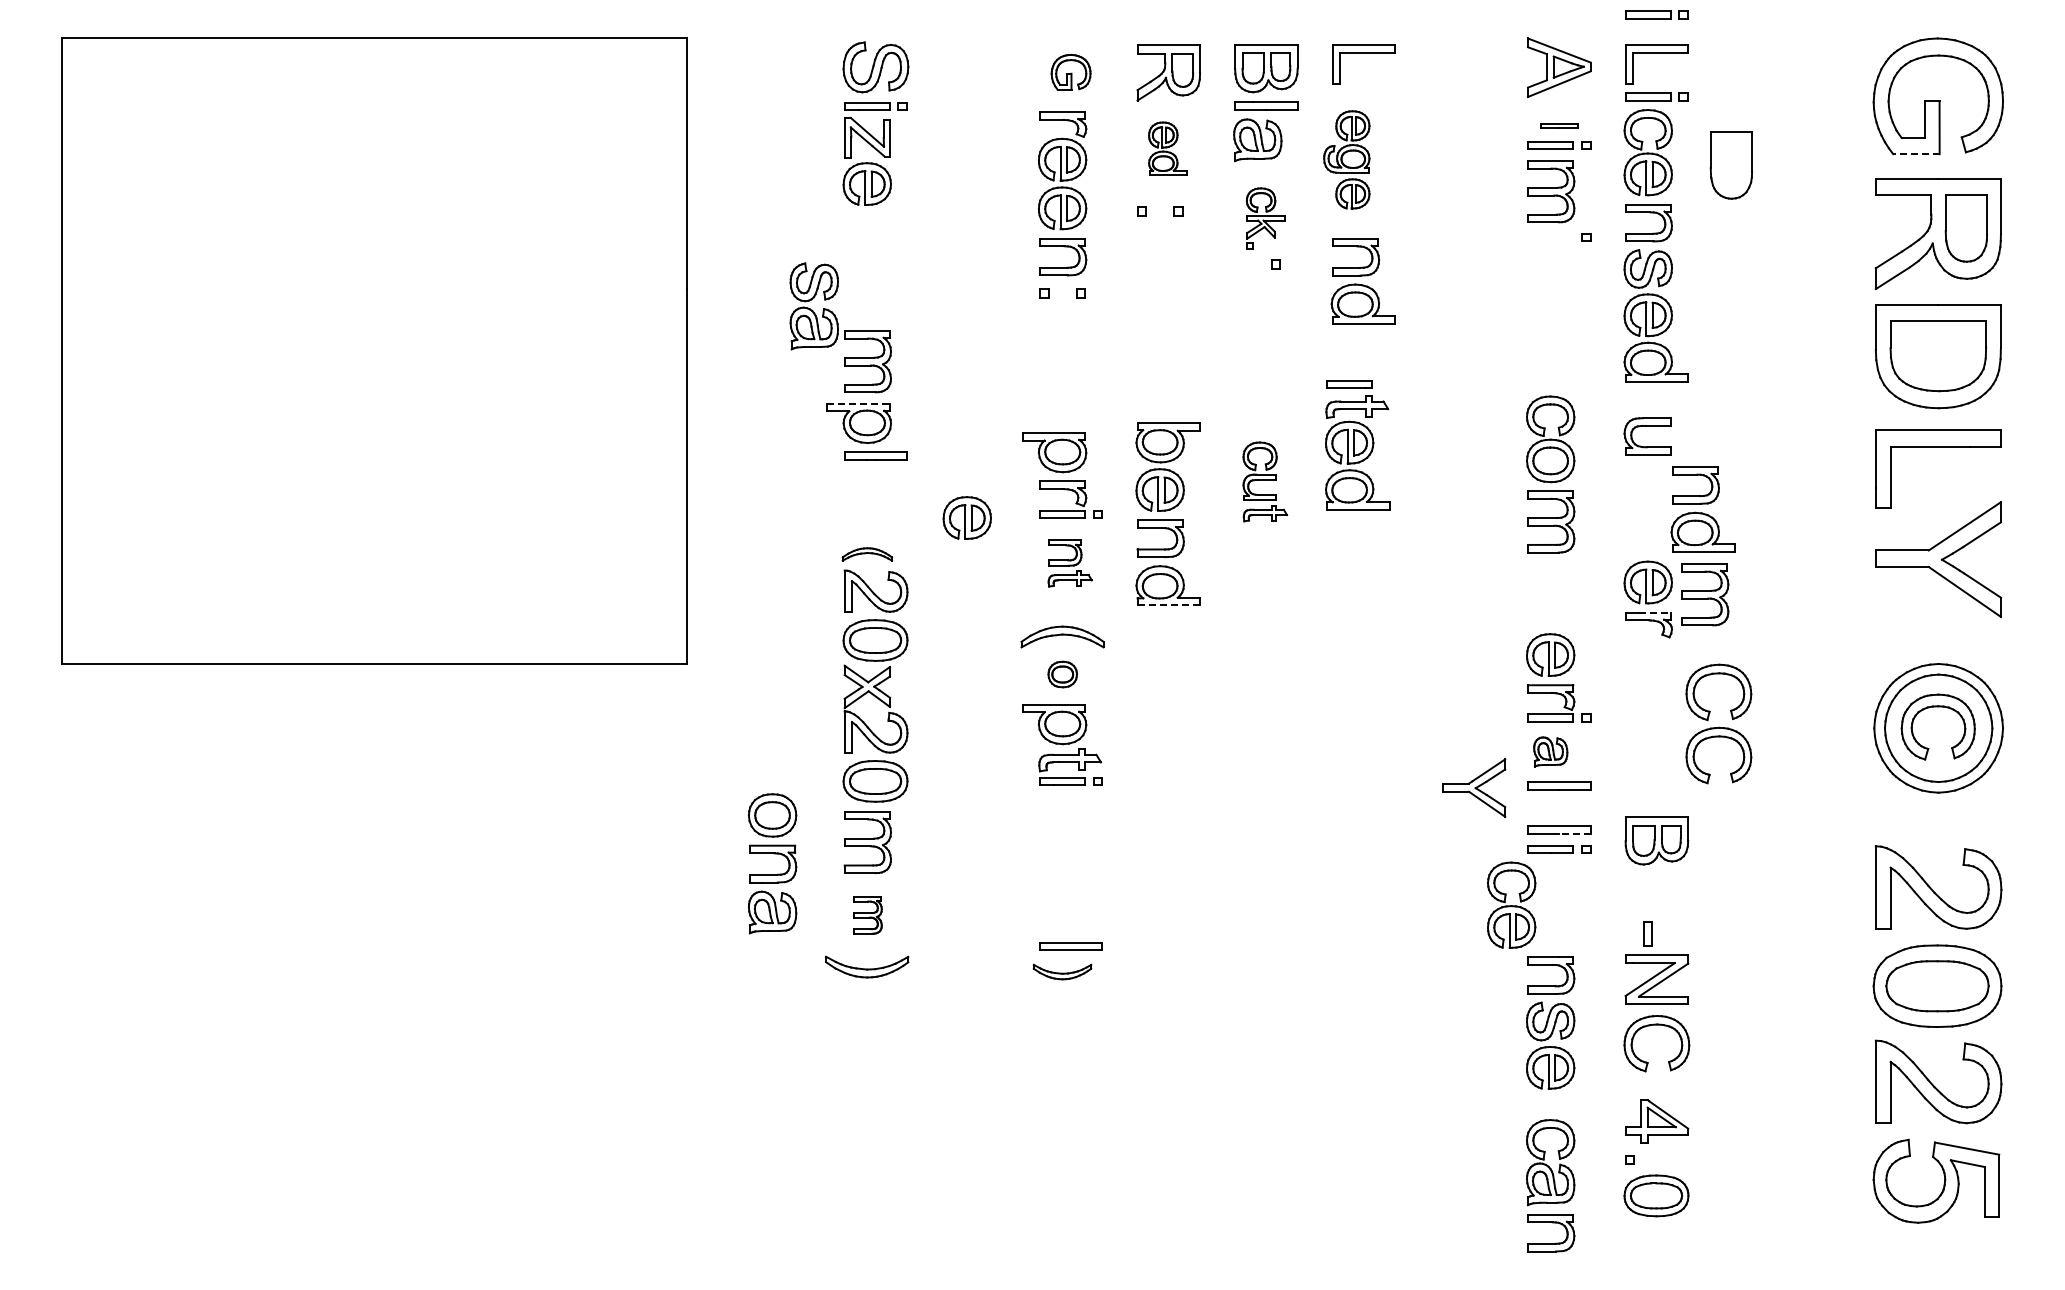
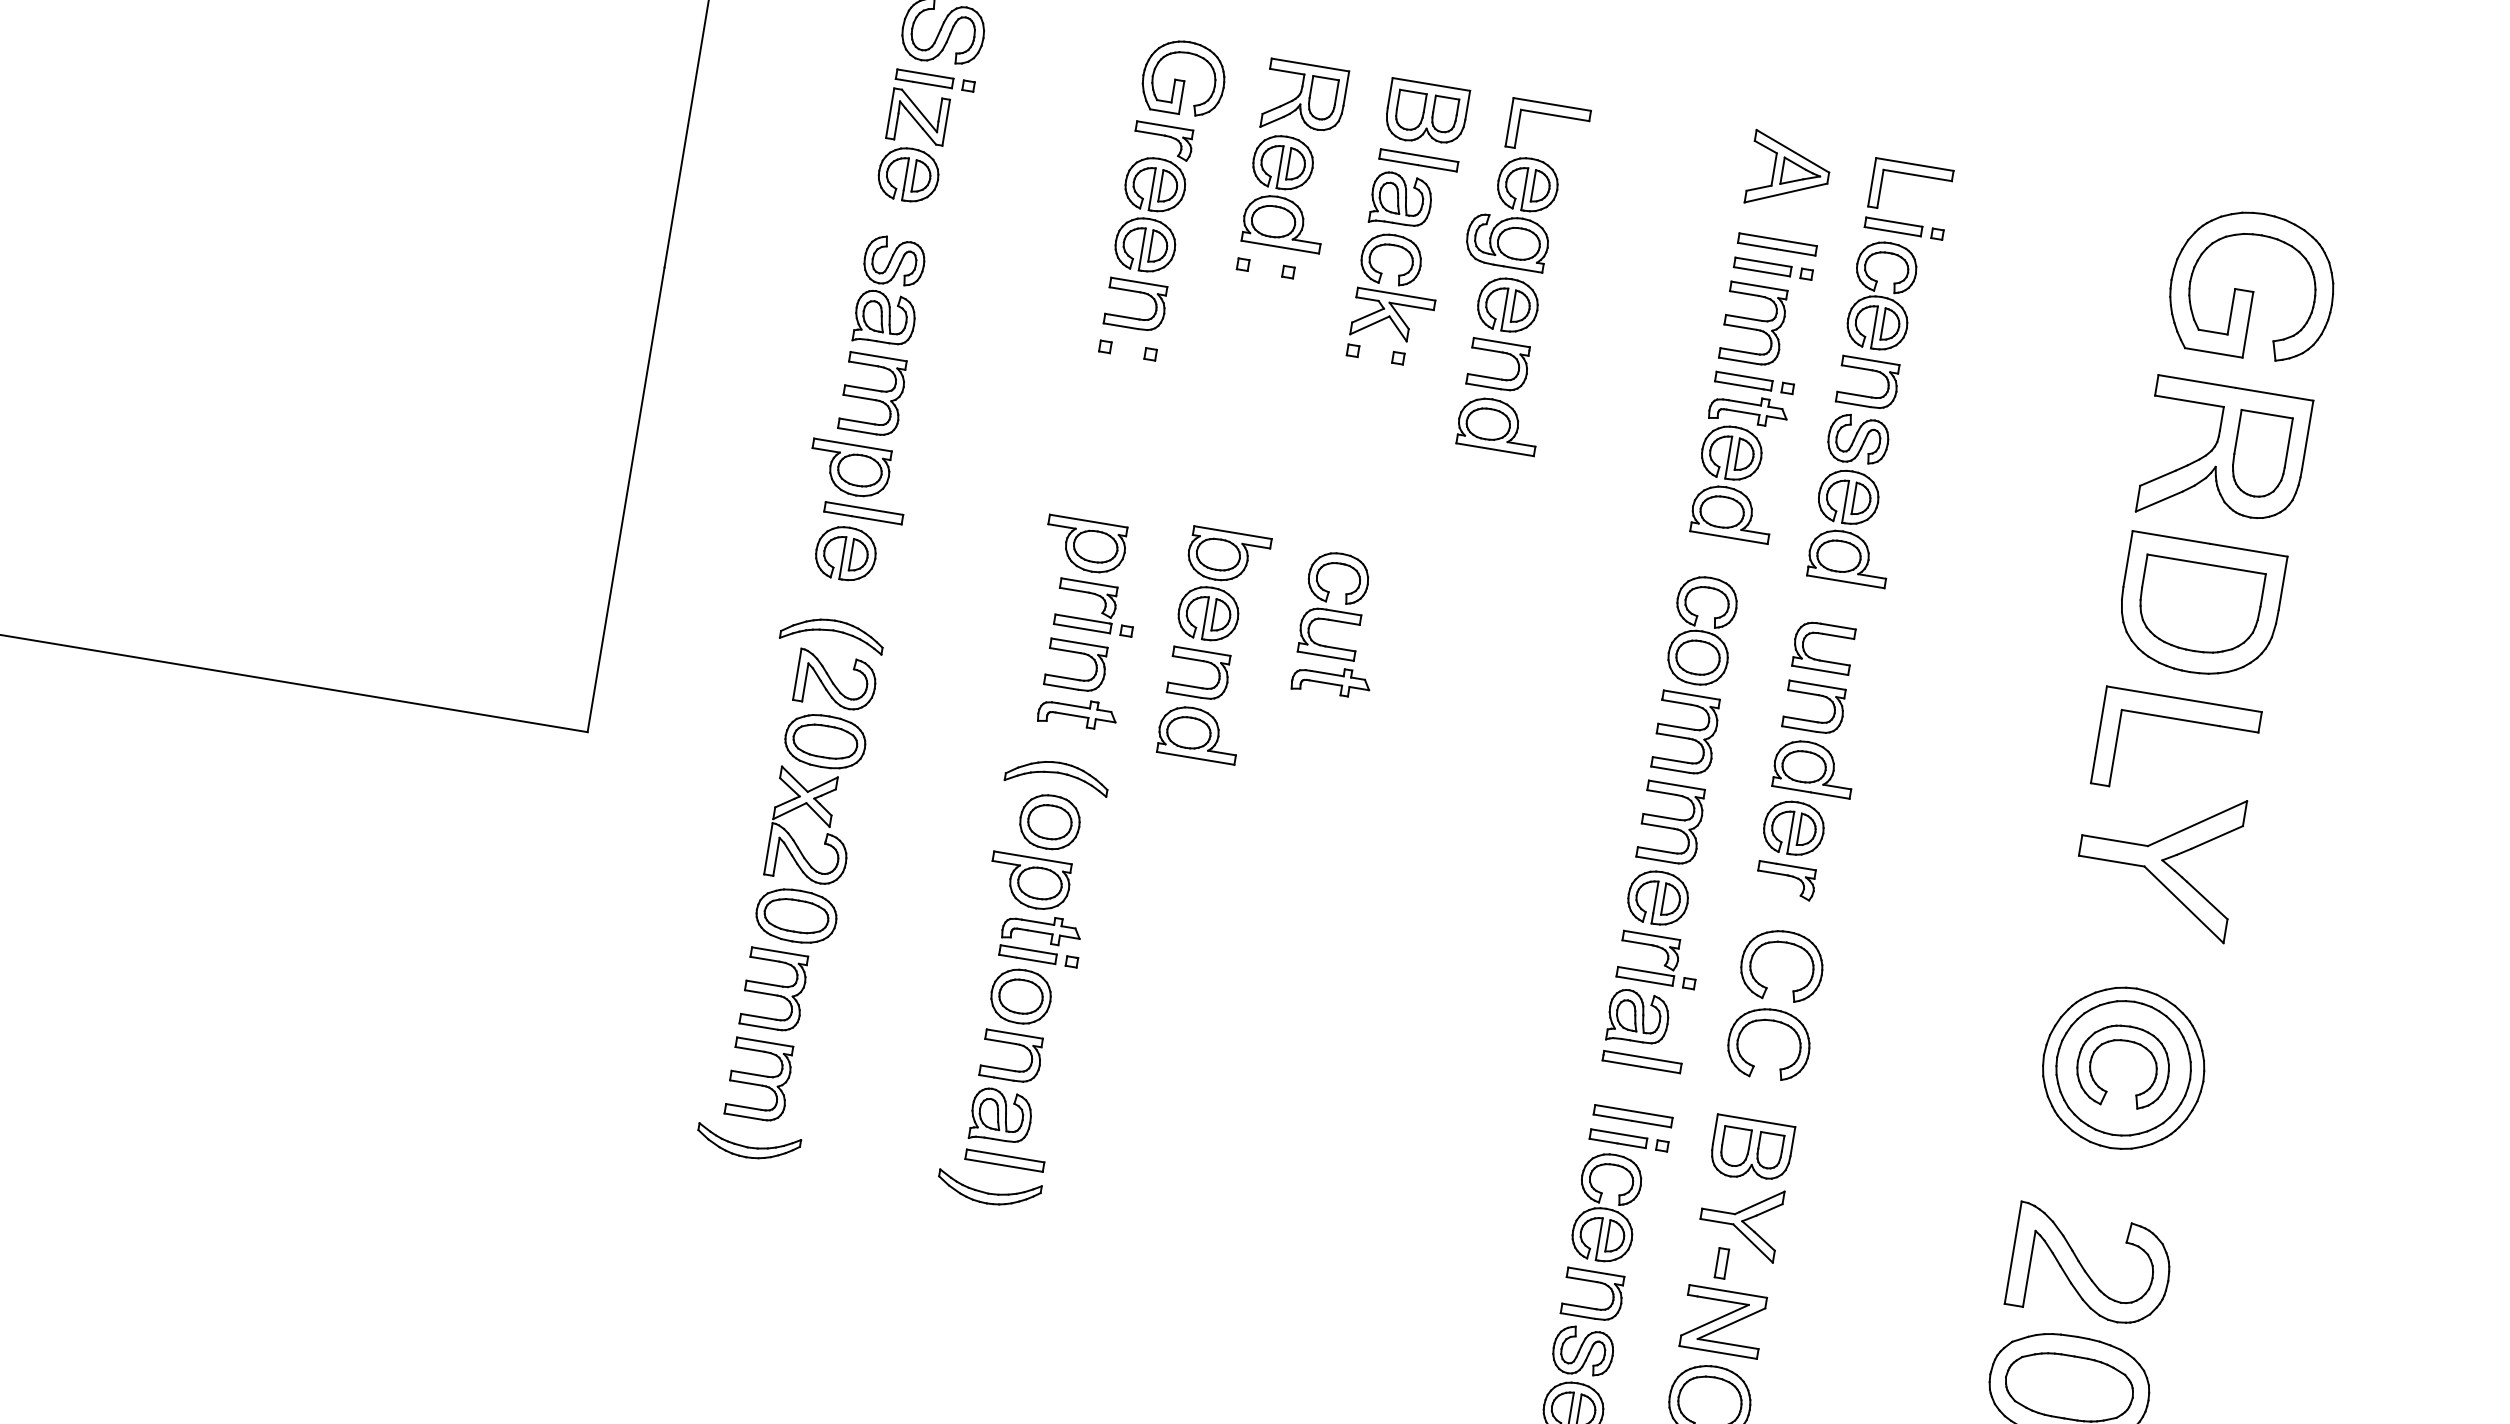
part: (1656, 14) -> (1920, 126), removed
part: (1070, 72) -> (1183, 78), size x1.67
part: (1559, 125) -> (1777, 244), size x1.67
part: (1167, 148) -> (1287, 192), size x1.67
line: (1915, 154) -> (2212, 353), dashed -> solid
part: (1346, 159) -> (1507, 242), size x1.43
part: (1730, 165) -> (1981, 328), removed
part: (1265, 218) -> (1394, 299), size x1.67
part: (813, 306) -> (888, 291), moved
line: (859, 403) -> (854, 444), dashed -> solid
part: (1357, 445) -> (1741, 458), moved
part: (1265, 481) -> (1340, 624), size x1.43
part: (1702, 509) -> (1817, 739), moved
part: (966, 517) -> (845, 552), moved
part: (867, 554) -> (833, 633), size x1.67
part: (1070, 563) -> (1082, 686), size x1.43
part: (1705, 594) -> (1671, 823), moved
line: (1168, 605) -> (1195, 758), dashed -> solid
line: (1655, 612) -> (1796, 866), dashed -> solid
part: (1062, 674) -> (1049, 822), size x1.67
part: (1718, 723) -> (1775, 1004), moved
part: (1550, 751) -> (1638, 1017), size x1.43
part: (1474, 787) -> (1740, 1220), moved
line: (1574, 833) -> (1651, 1123), dashed -> solid
part: (774, 854) -> (1015, 1045), moved
part: (1511, 904) -> (1606, 1206), moved
part: (867, 915) -> (759, 1080), size x1.67
part: (1062, 971) -> (989, 1189), size x1.43

